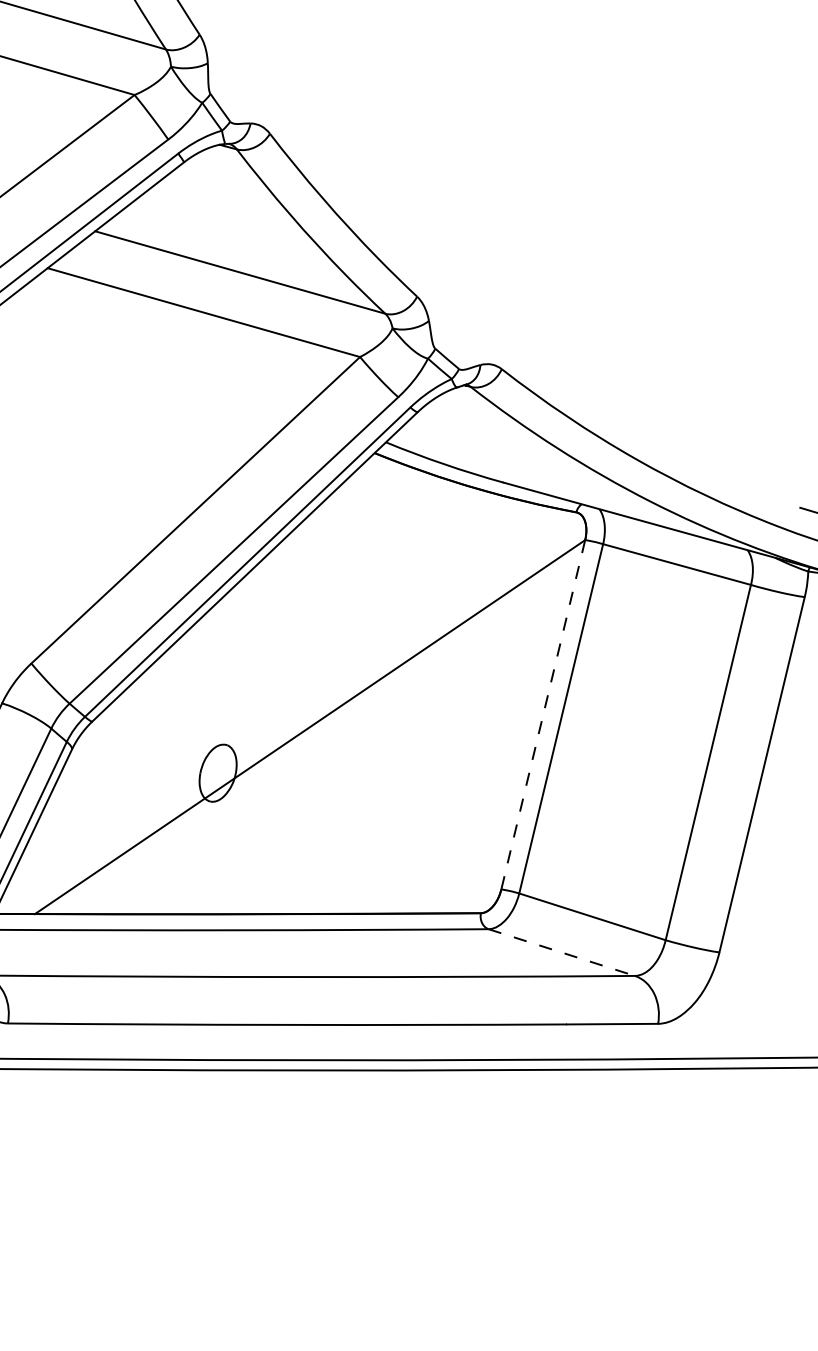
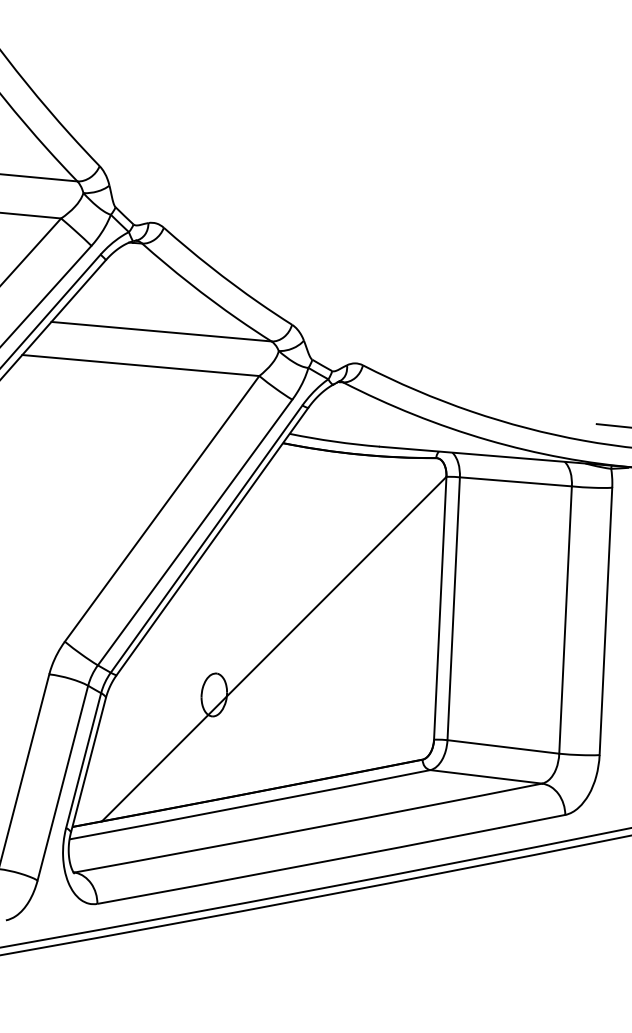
line: (543, 715) -> (440, 608), dashed -> solid
line: (562, 952) -> (486, 776), dashed -> solid

